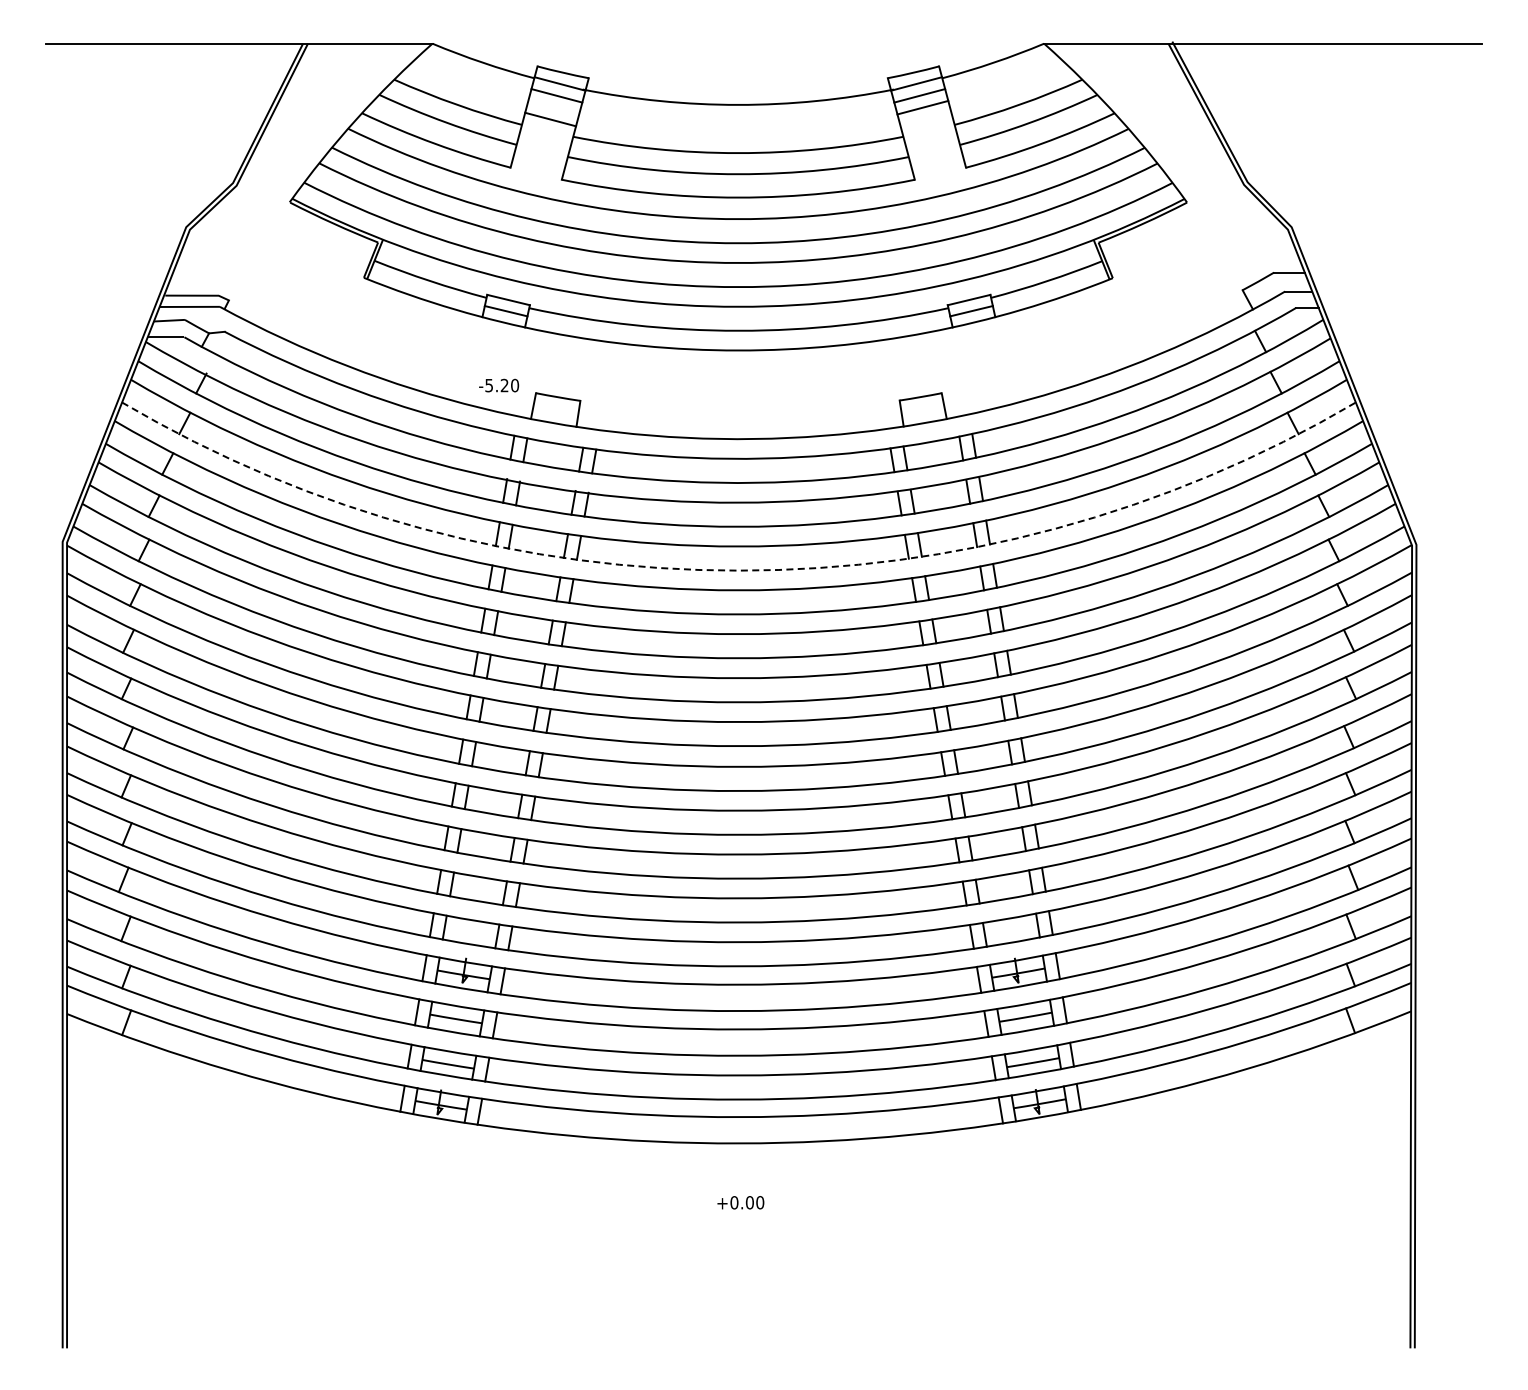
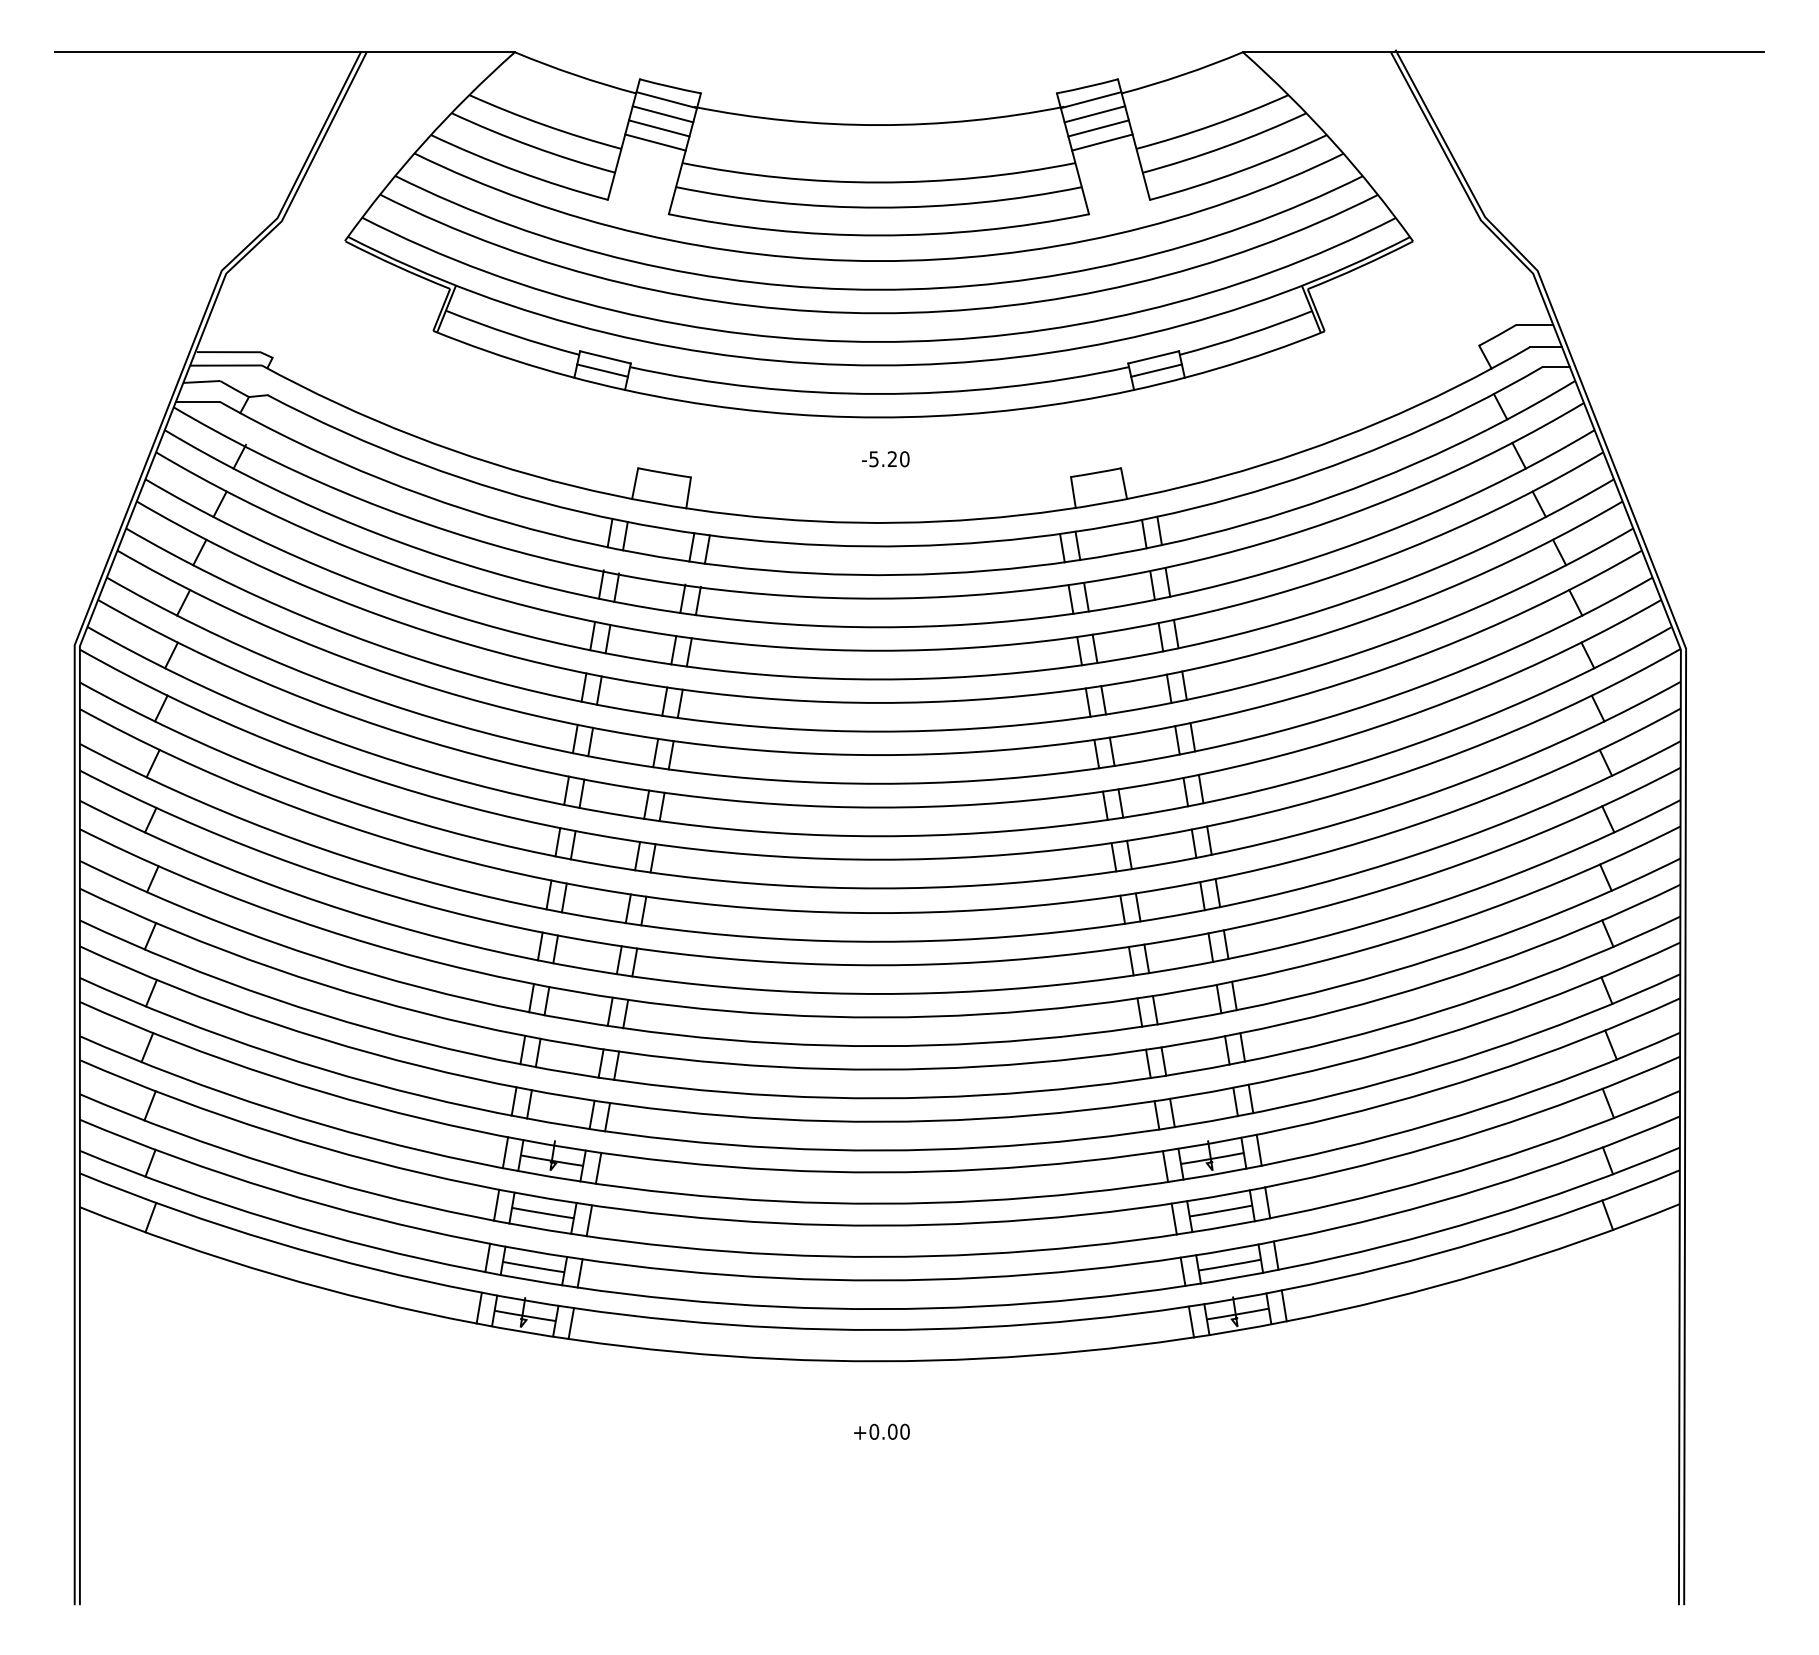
line: (553, 107) -> (658, 128), added
line: (925, 119) -> (1101, 142), added
text: (499, 385) -> (886, 459), moved
arc: (738, 570) -> (879, 679), dashed -> solid

